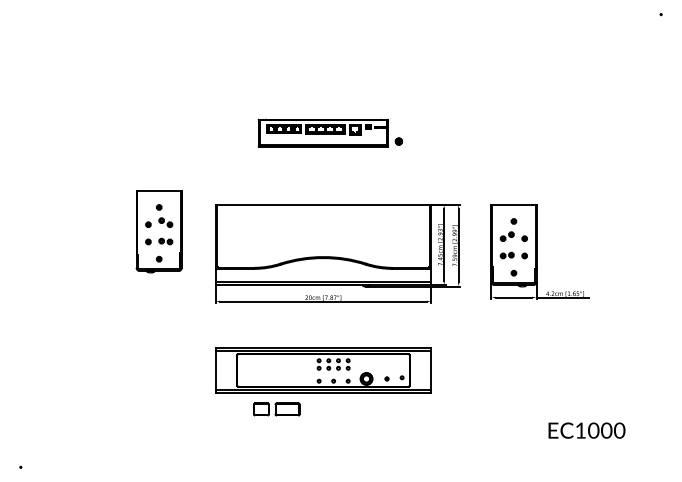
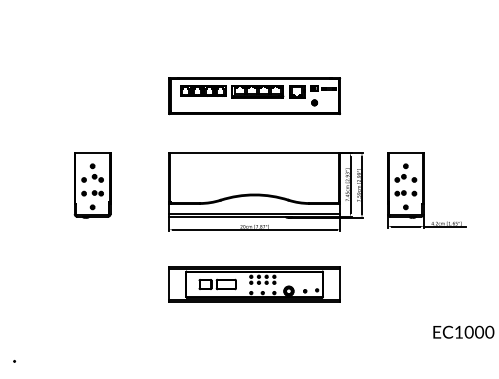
part: (322, 132) -> (253, 95), size x1.67
part: (158, 231) -> (92, 185), moved
part: (276, 409) -> (217, 284), moved

